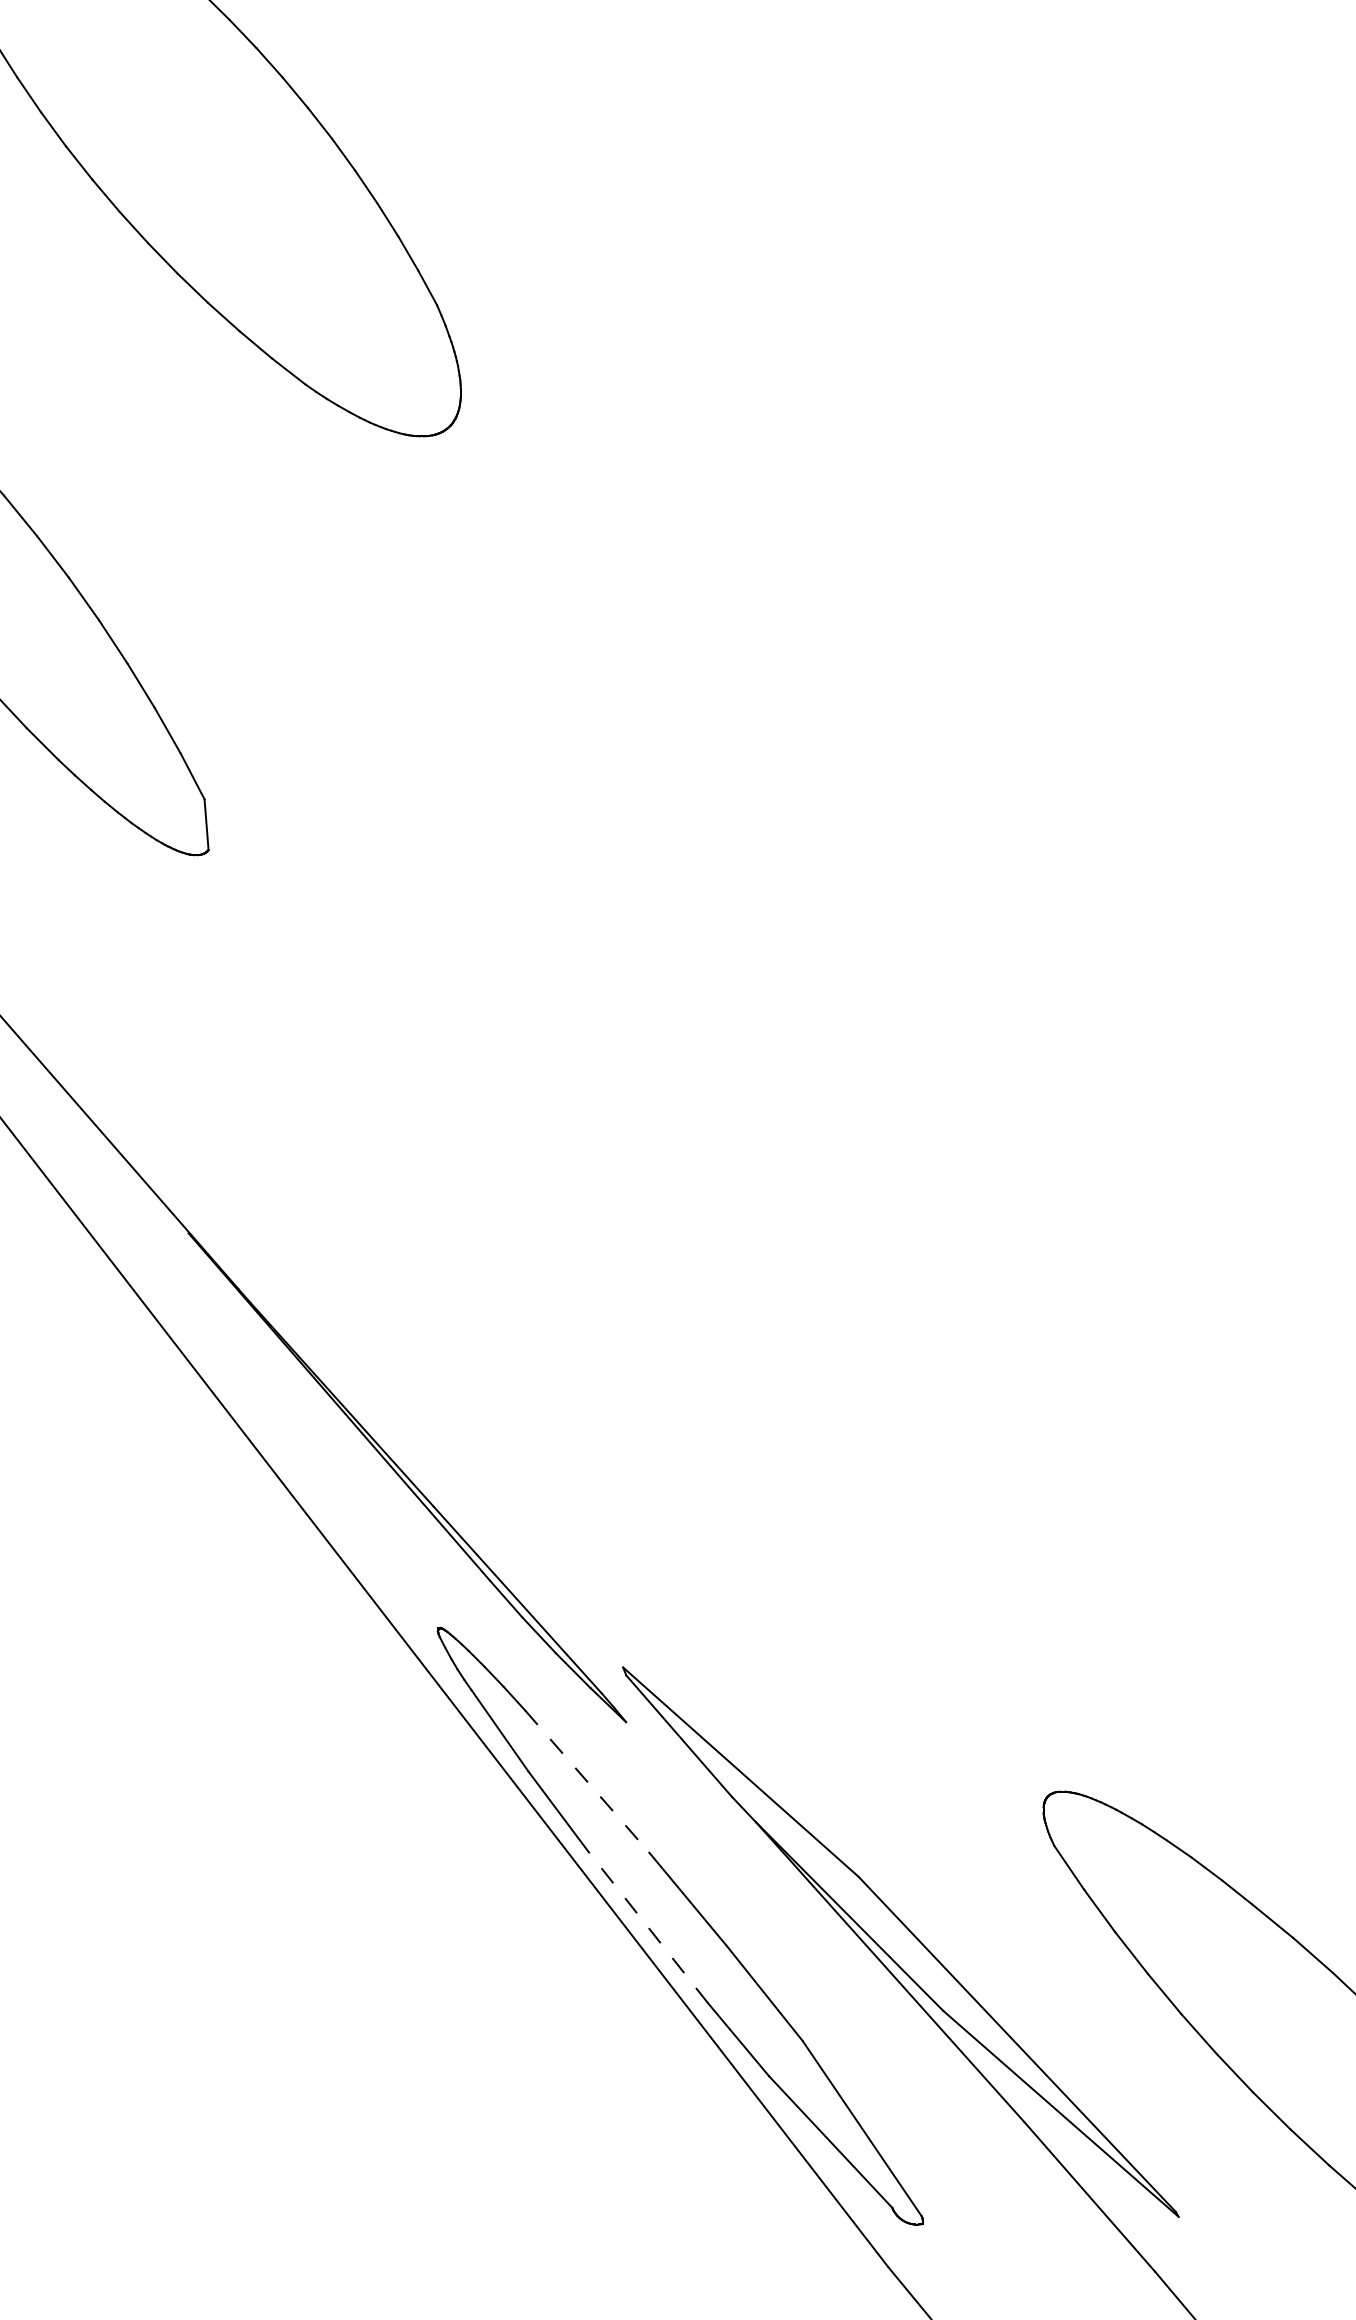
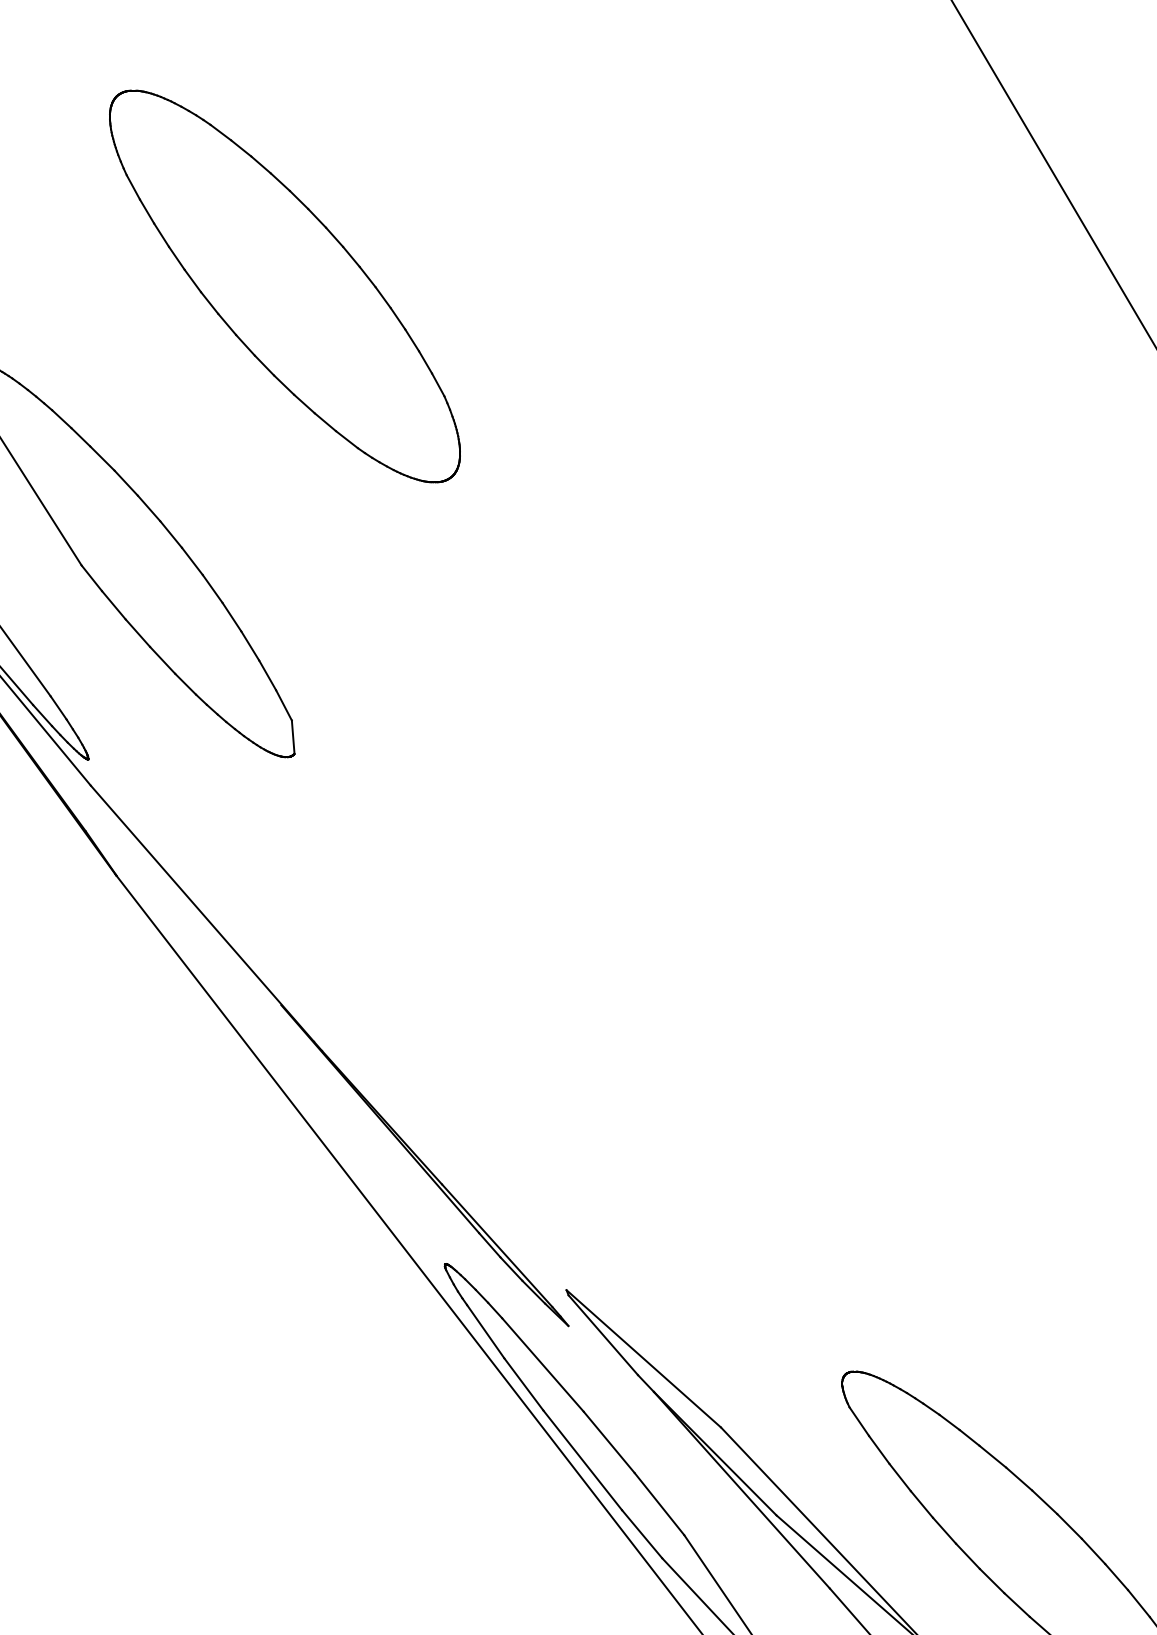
line: (586, 1782) -> (542, 1365), dashed -> solid
line: (647, 1927) -> (582, 1460), dashed -> solid

